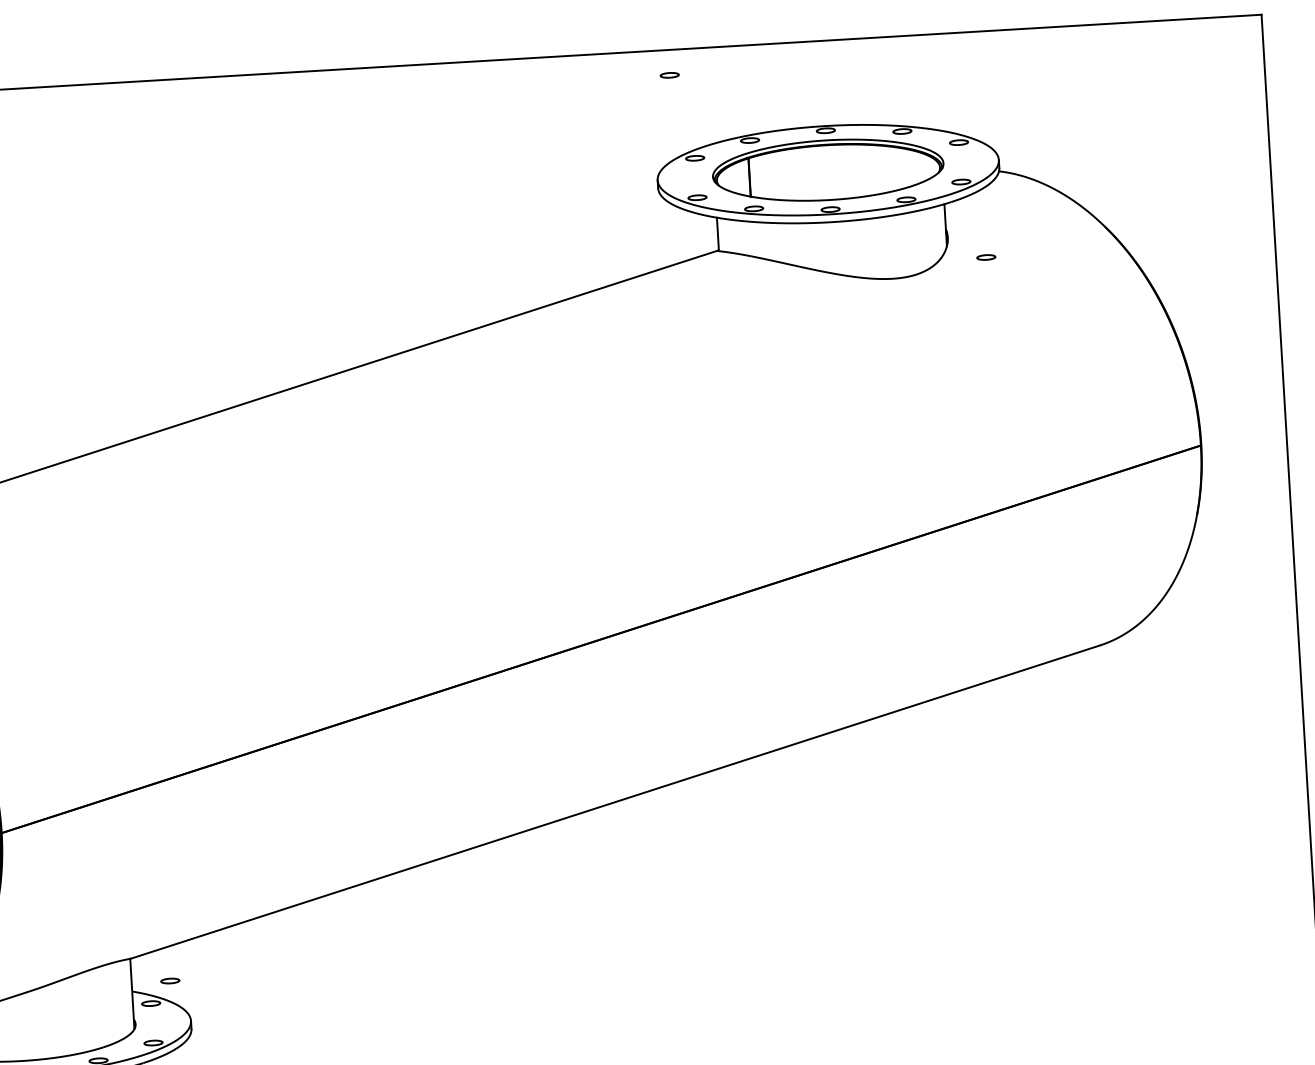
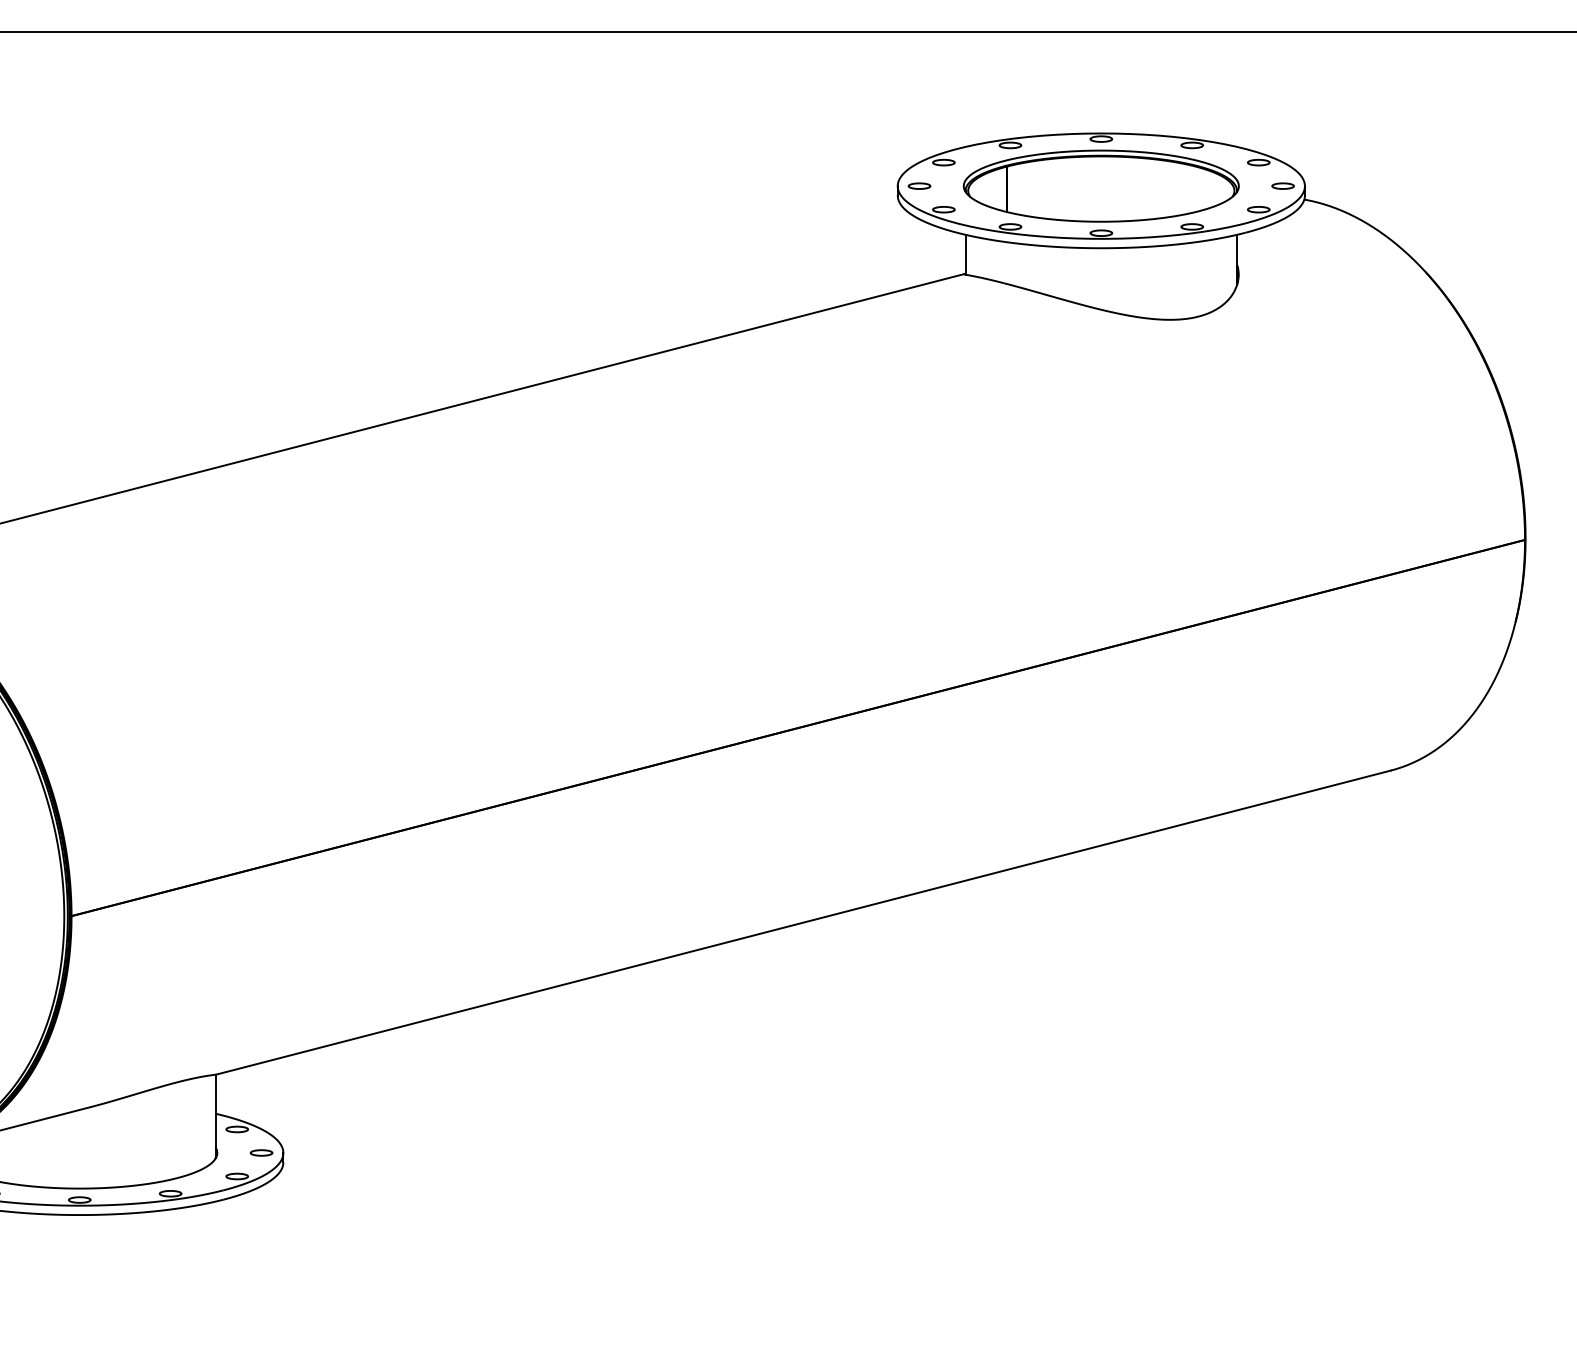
part: (669, 74) -> (919, 185), moved
part: (985, 256) -> (1282, 185), moved
part: (170, 980) -> (261, 1152), moved

